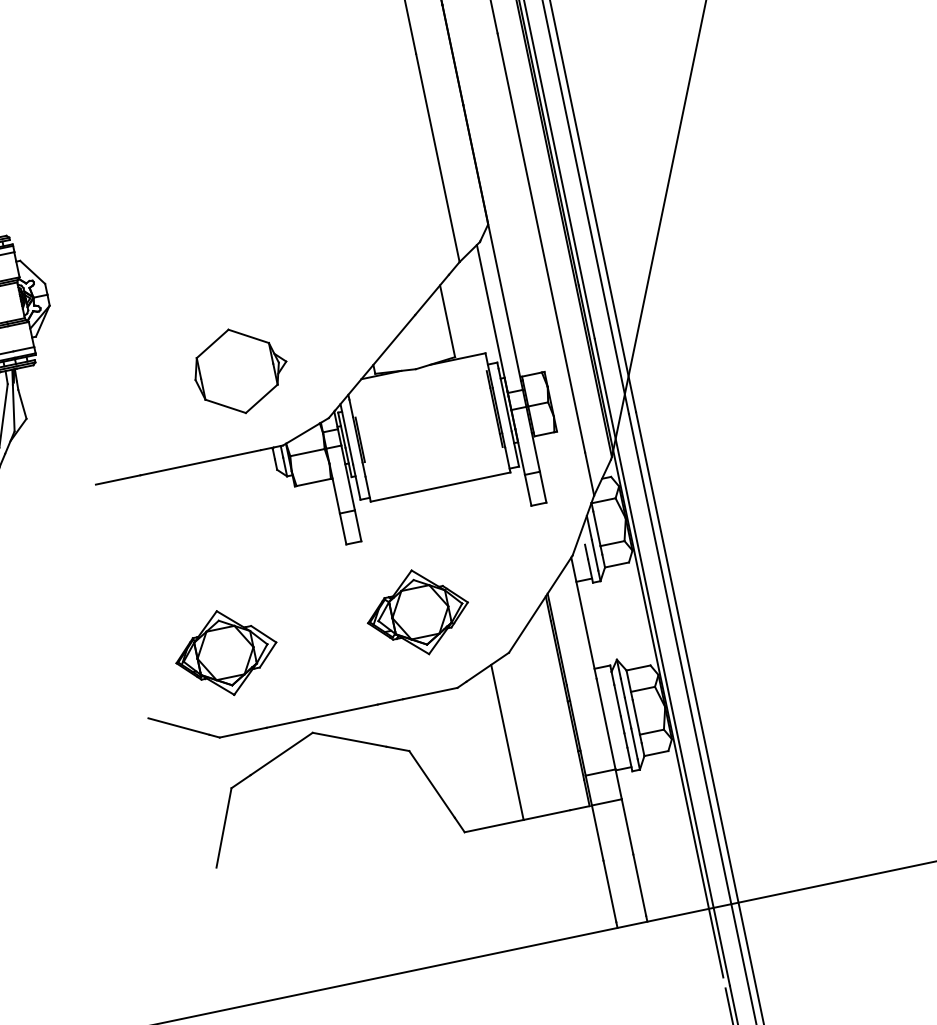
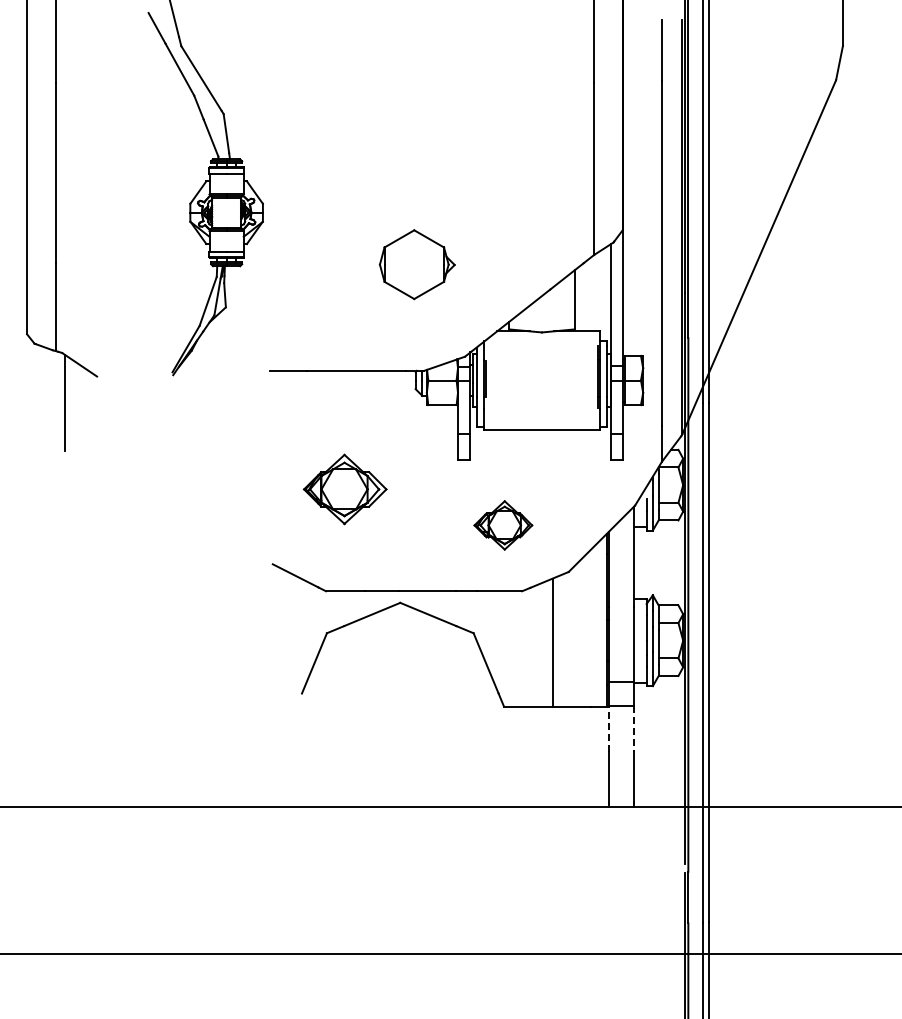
part: (239, 370) -> (416, 264), moved
part: (418, 612) -> (503, 525), size x0.7
part: (225, 653) -> (344, 489), moved
line: (627, 827) -> (633, 729), solid -> dashed
line: (598, 833) -> (609, 729), solid -> dashed

